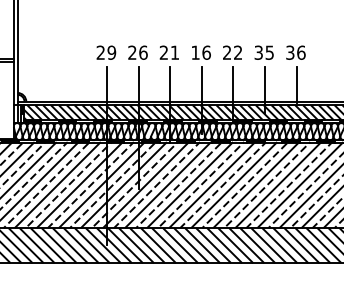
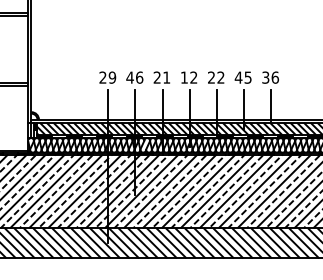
text: (131, 52) -> (129, 77), 26 -> 46
text: (206, 52) -> (193, 77), 16 -> 12
text: (258, 52) -> (238, 77), 35 -> 45

